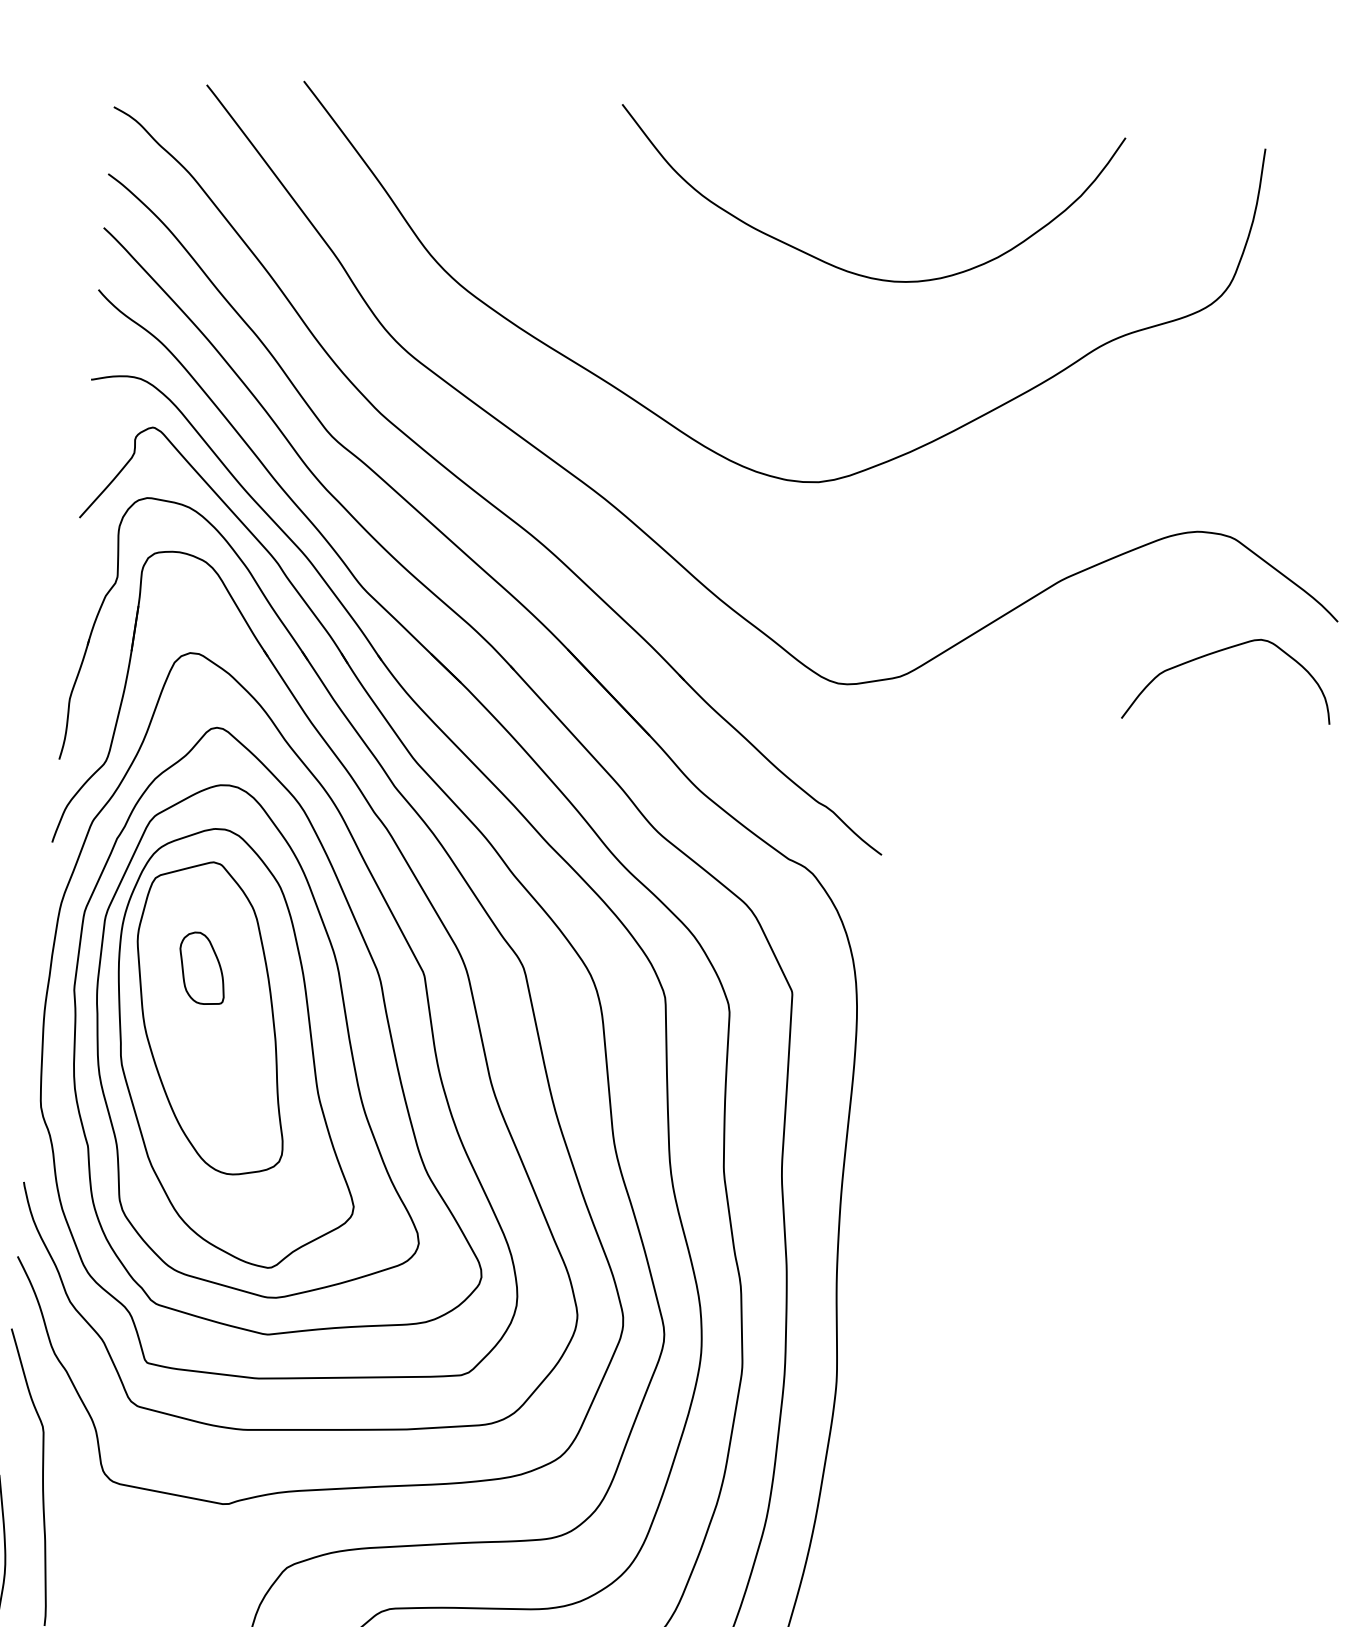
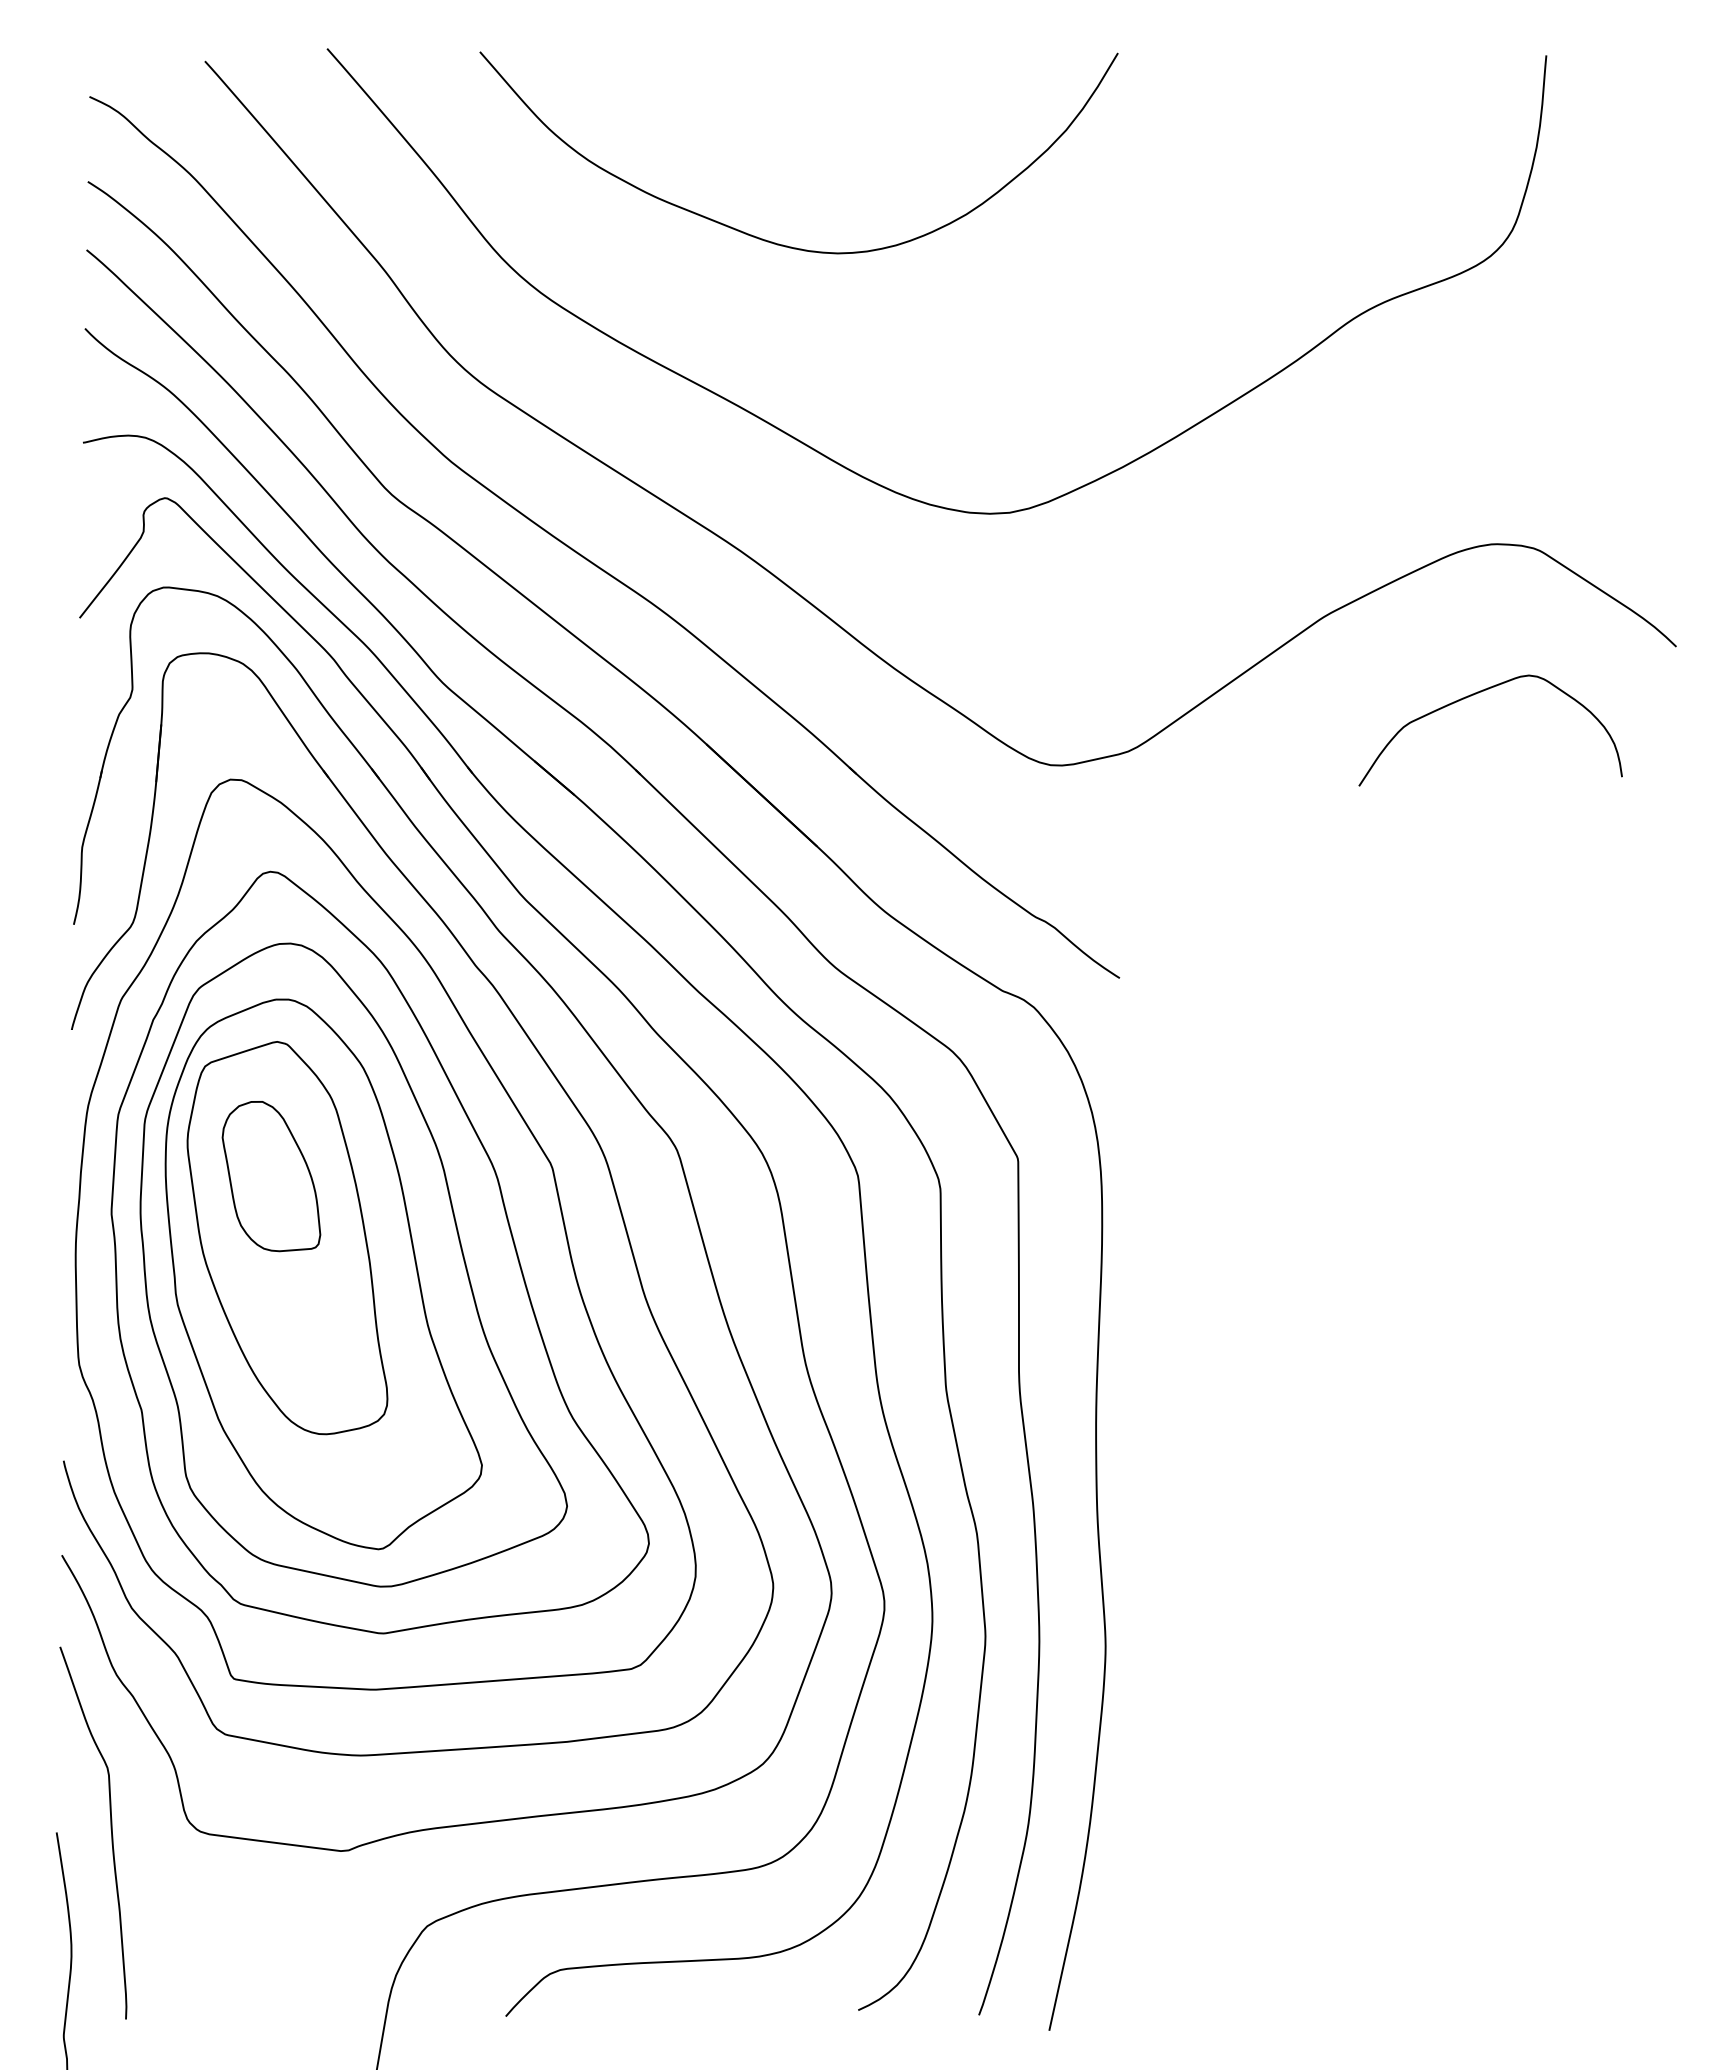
curve: (841, 267) -> (769, 240), moved
curve: (1218, 652) -> (1476, 694), moved
part: (202, 968) -> (271, 1176), size x1.67

